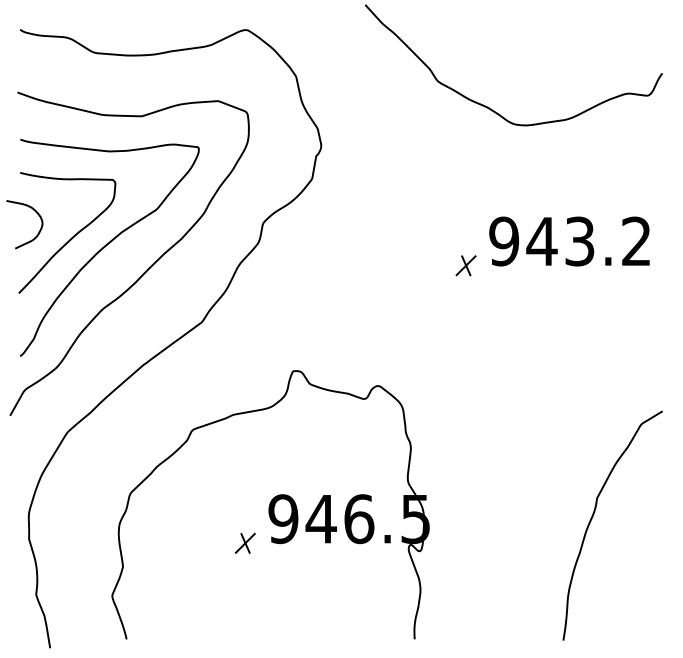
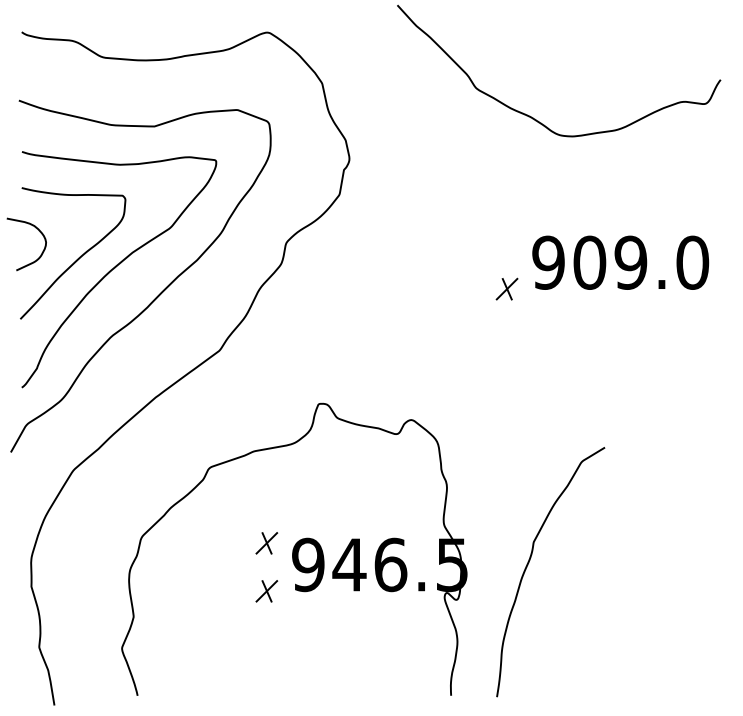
text: (588, 241) -> (640, 262), 943.2 -> 909.0
part: (245, 499) -> (266, 543), added
curve: (592, 519) -> (528, 565), moved

